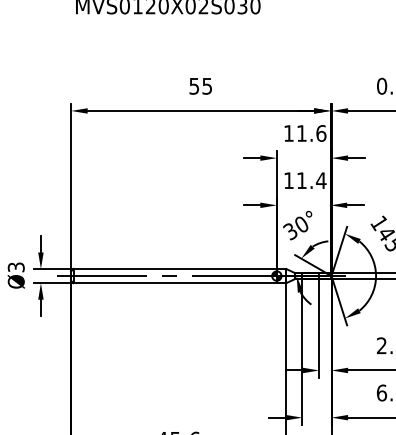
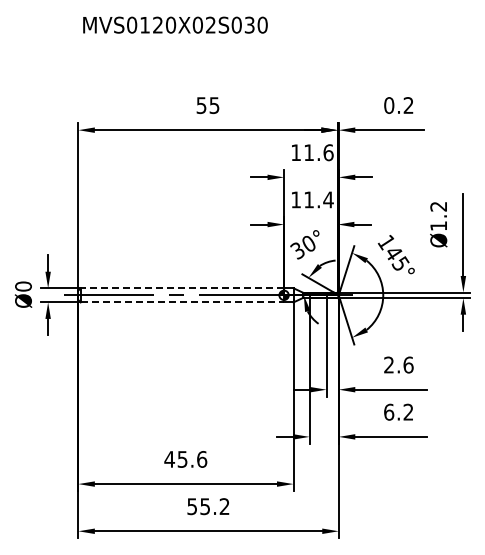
text: (16, 267) -> (23, 286), Ø3 -> Ø0
line: (175, 269) -> (182, 288), solid -> dashed
line: (175, 283) -> (182, 302), solid -> dashed

